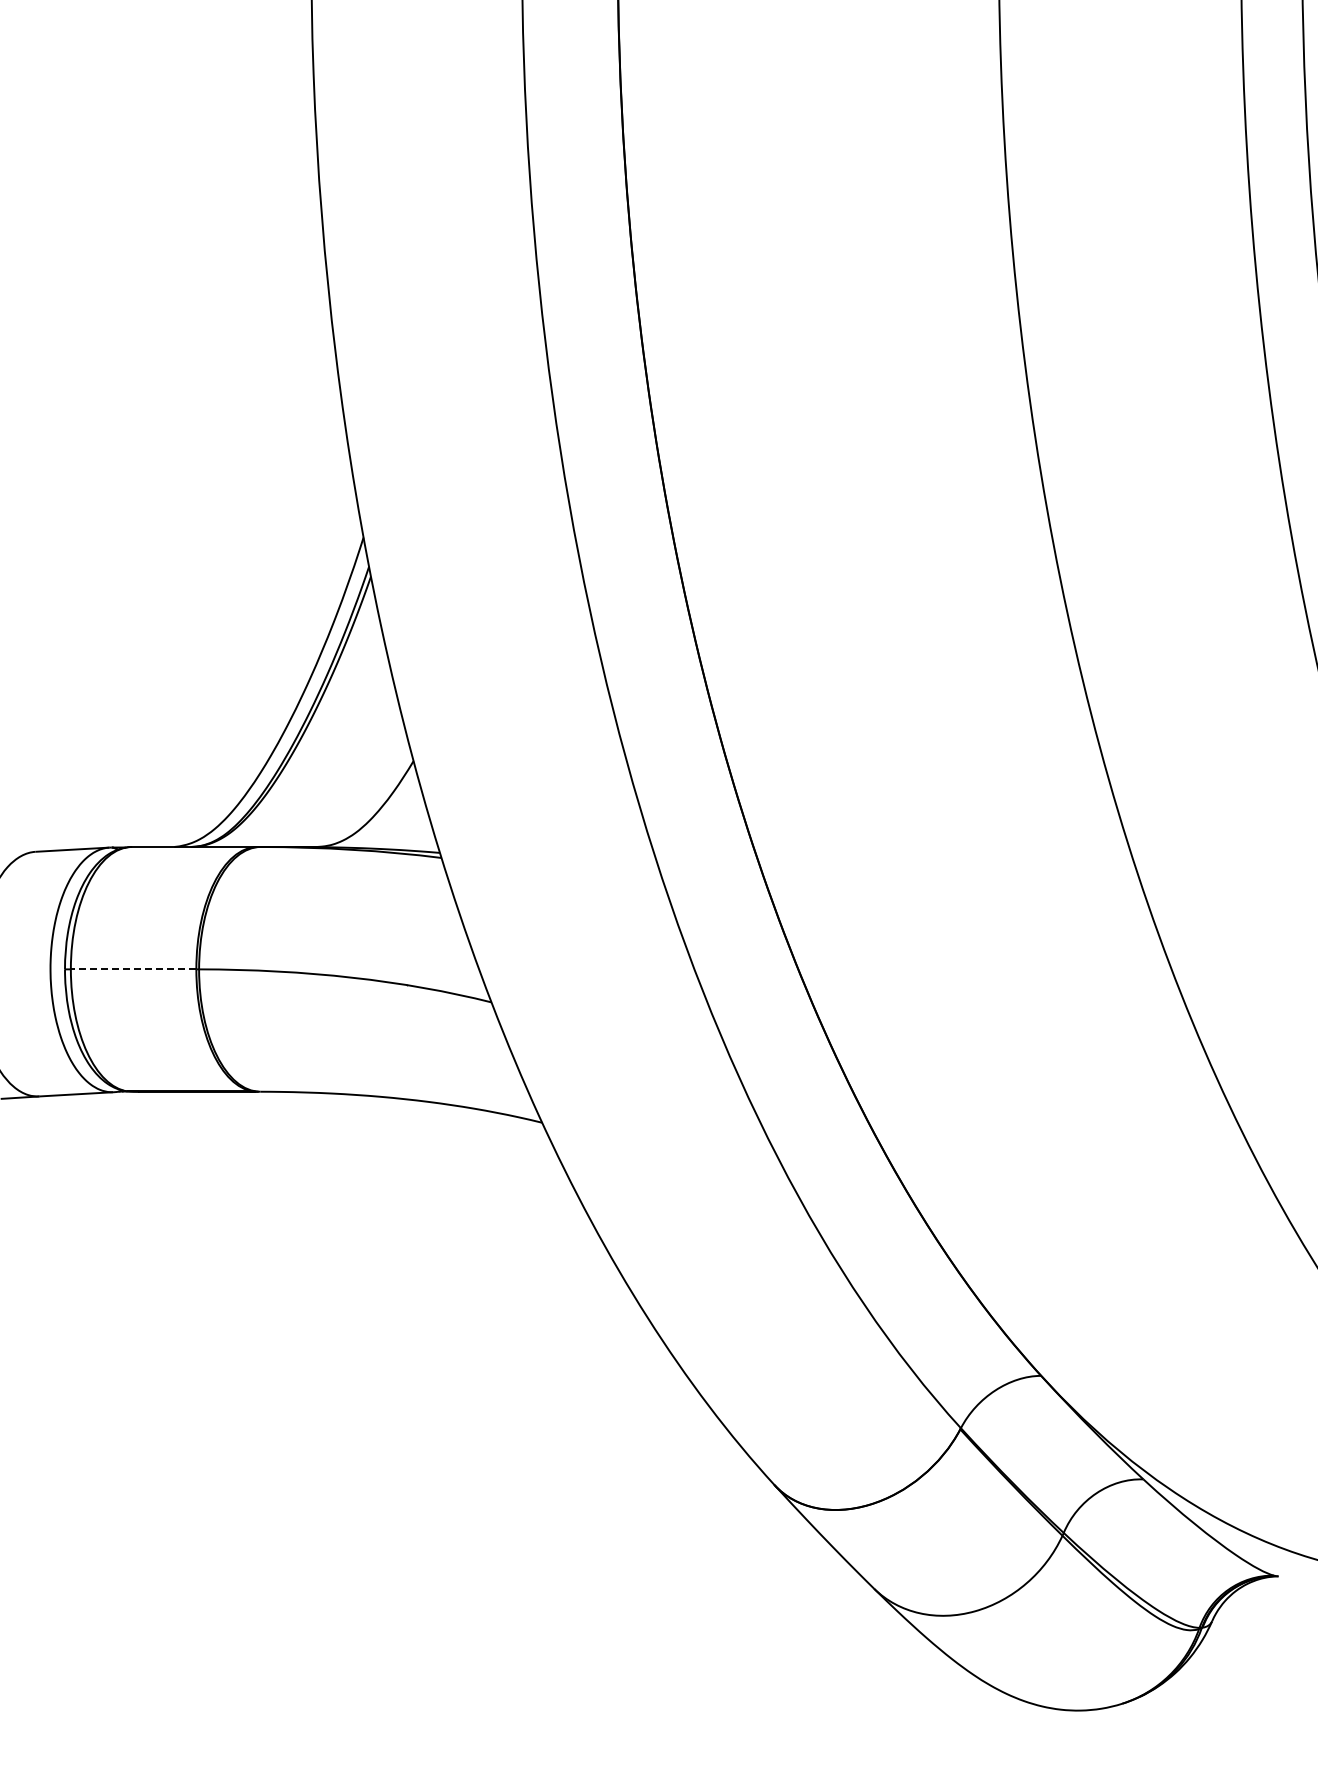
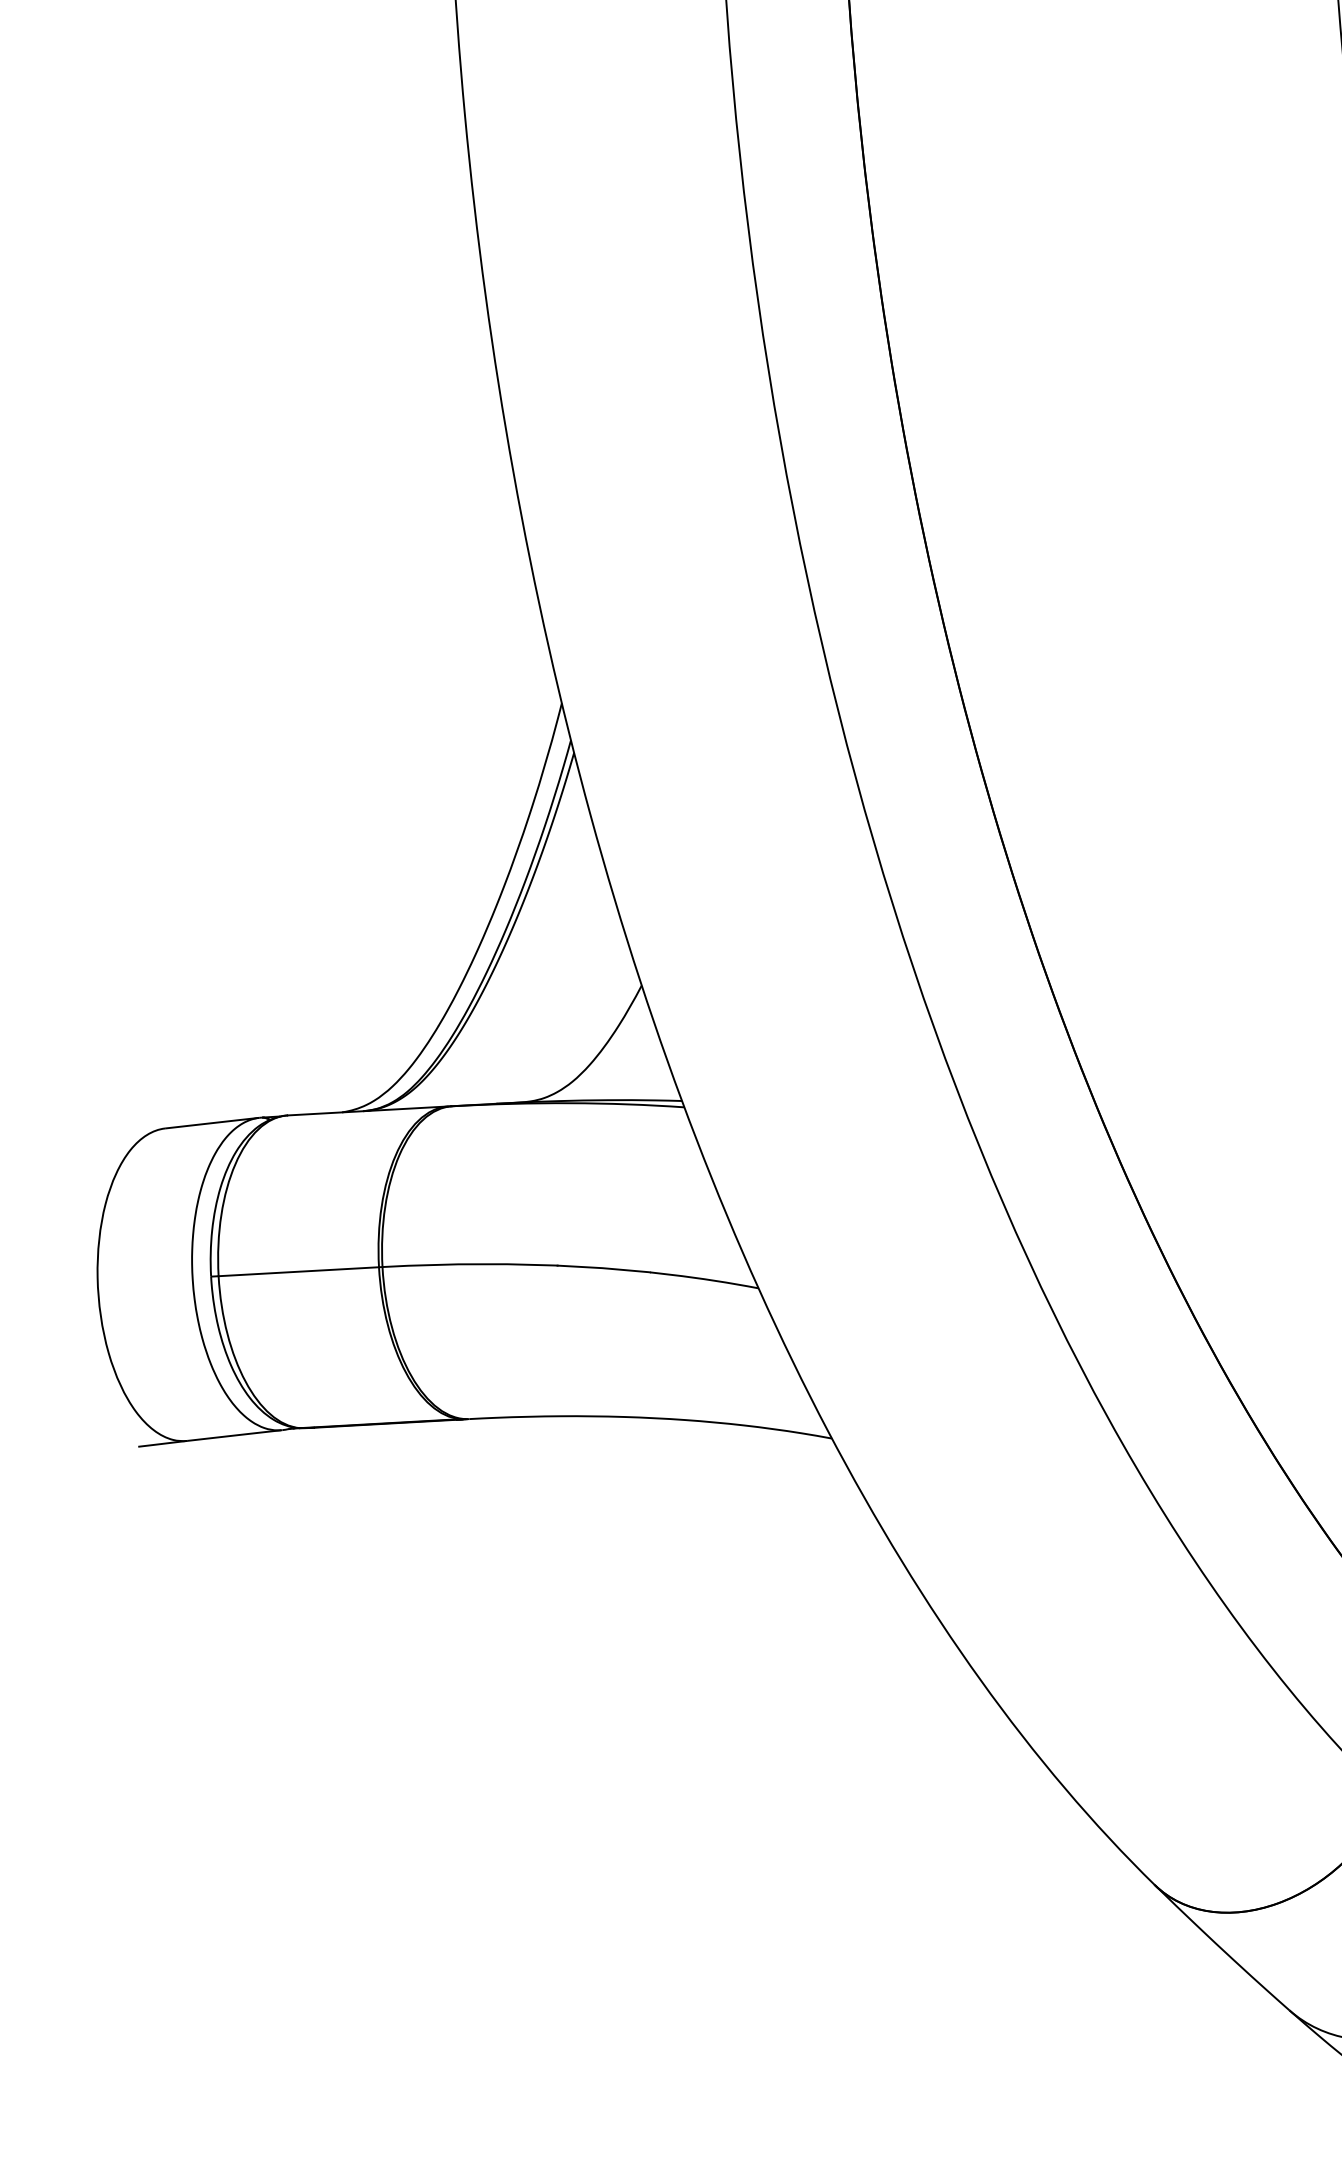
line: (133, 969) -> (298, 1271), dashed -> solid

